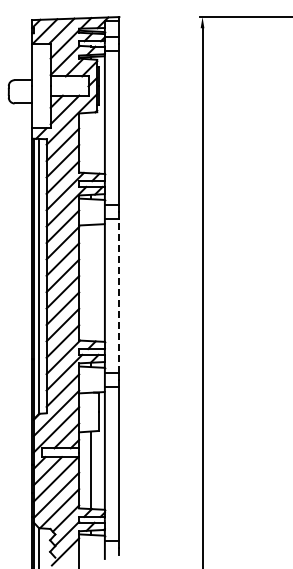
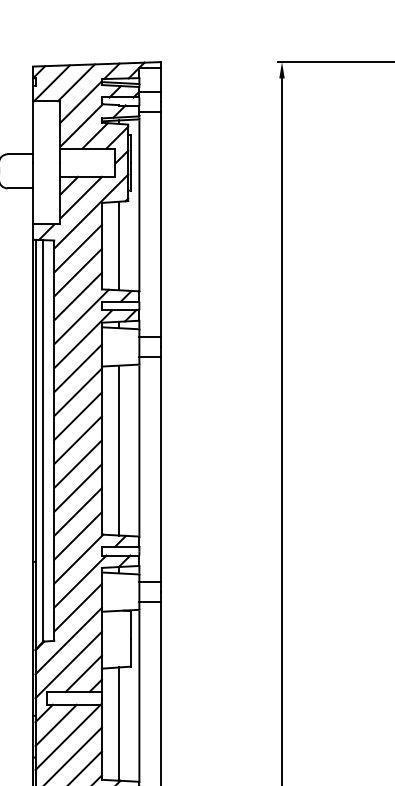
line: (90, 142) -> (118, 245), added
line: (90, 282) -> (118, 449), added
line: (119, 295) -> (160, 468), dashed -> solid

